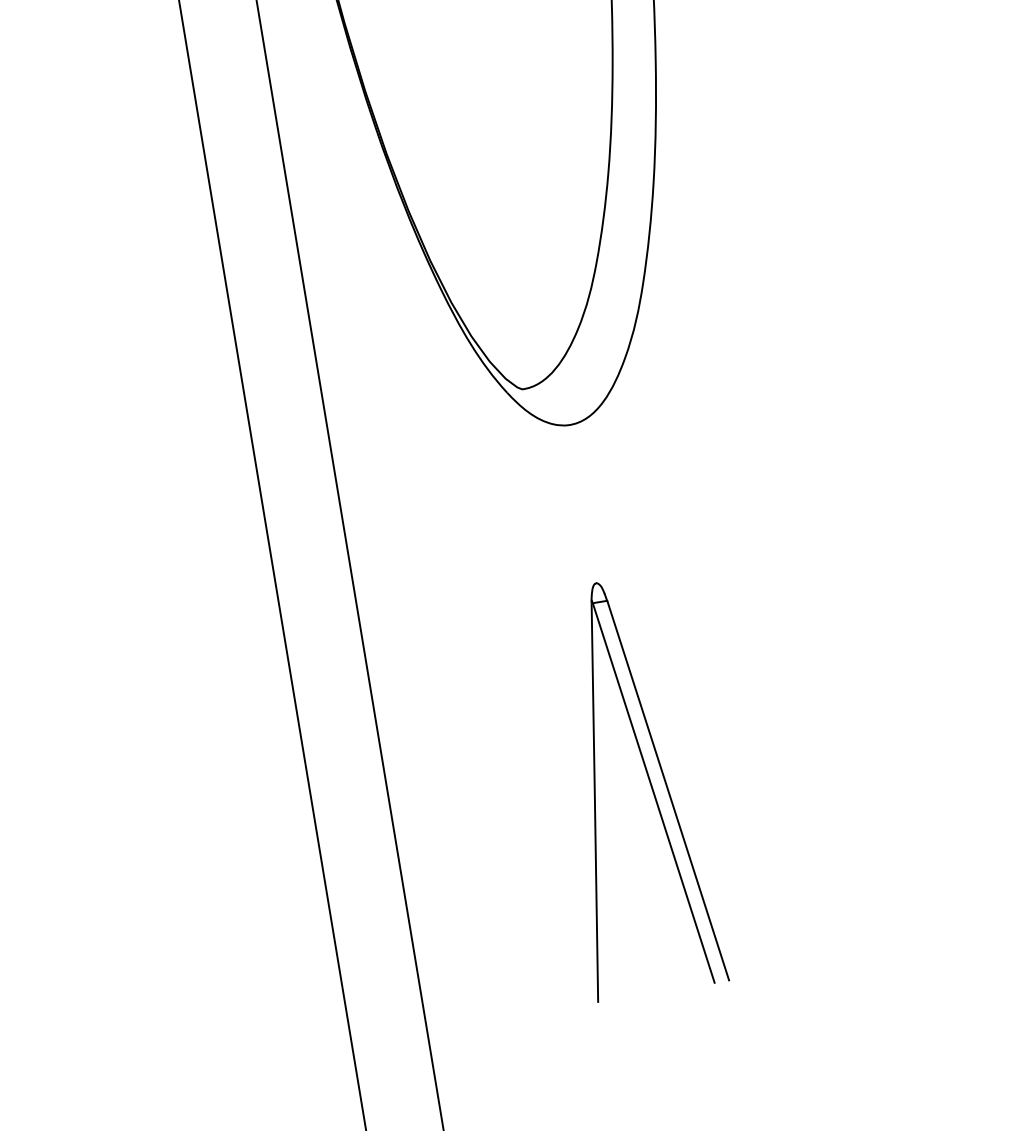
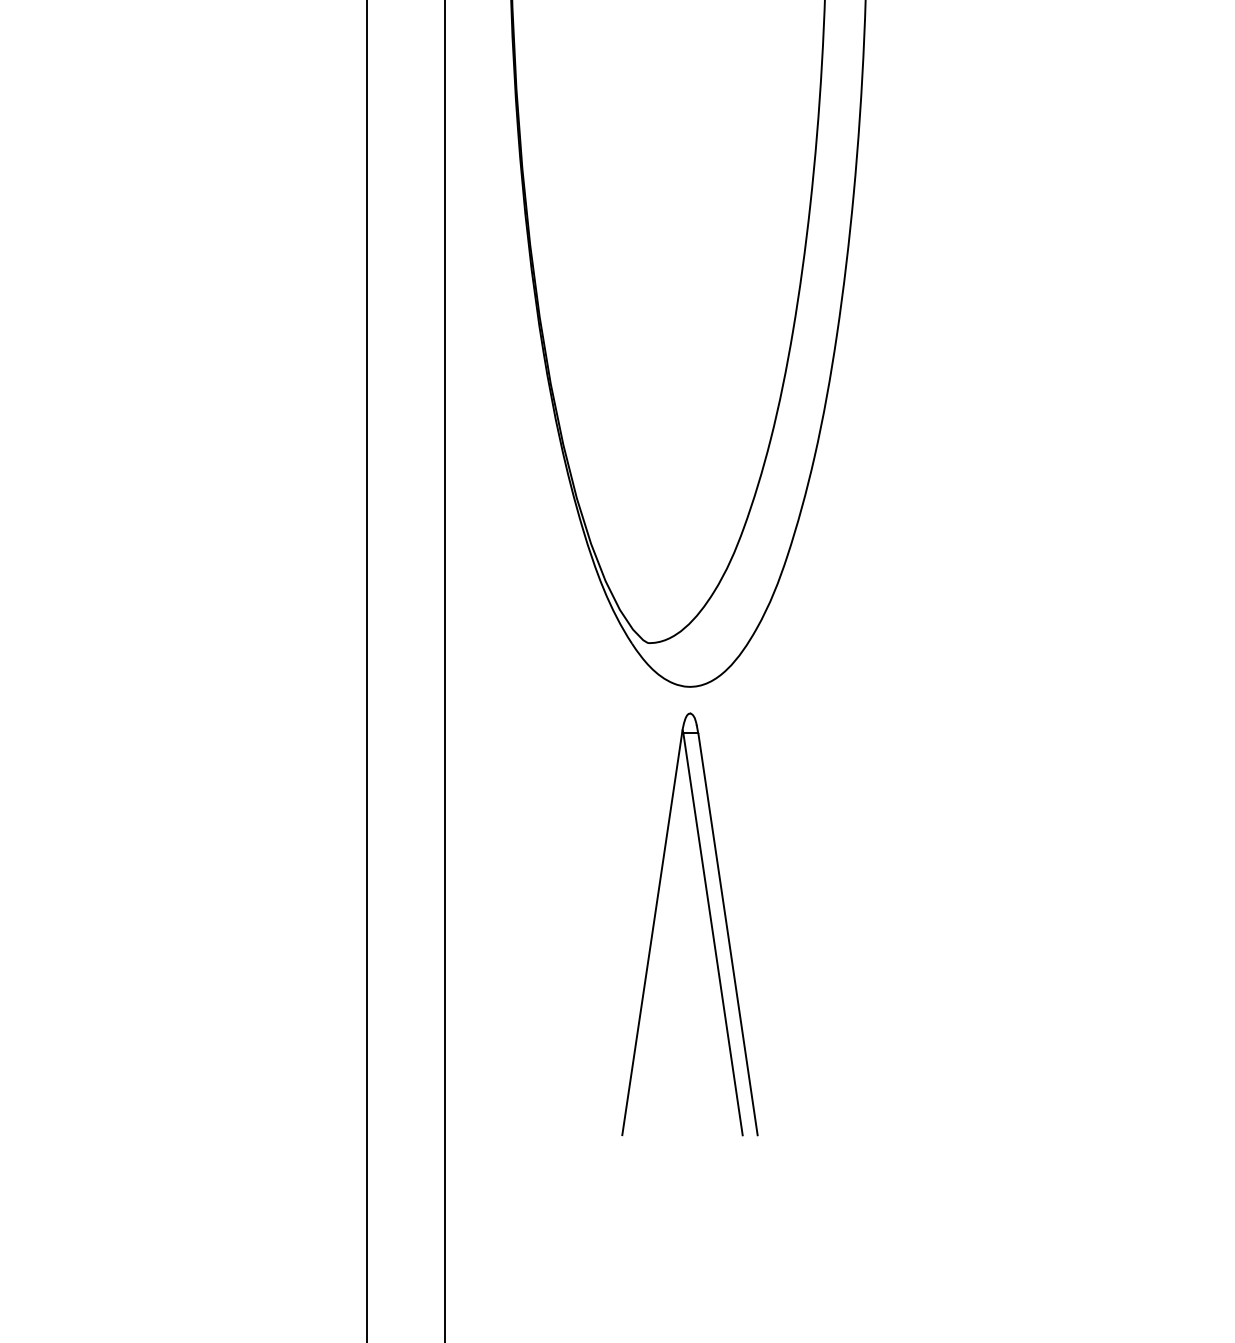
part: (647, 778) -> (709, 918), moved

